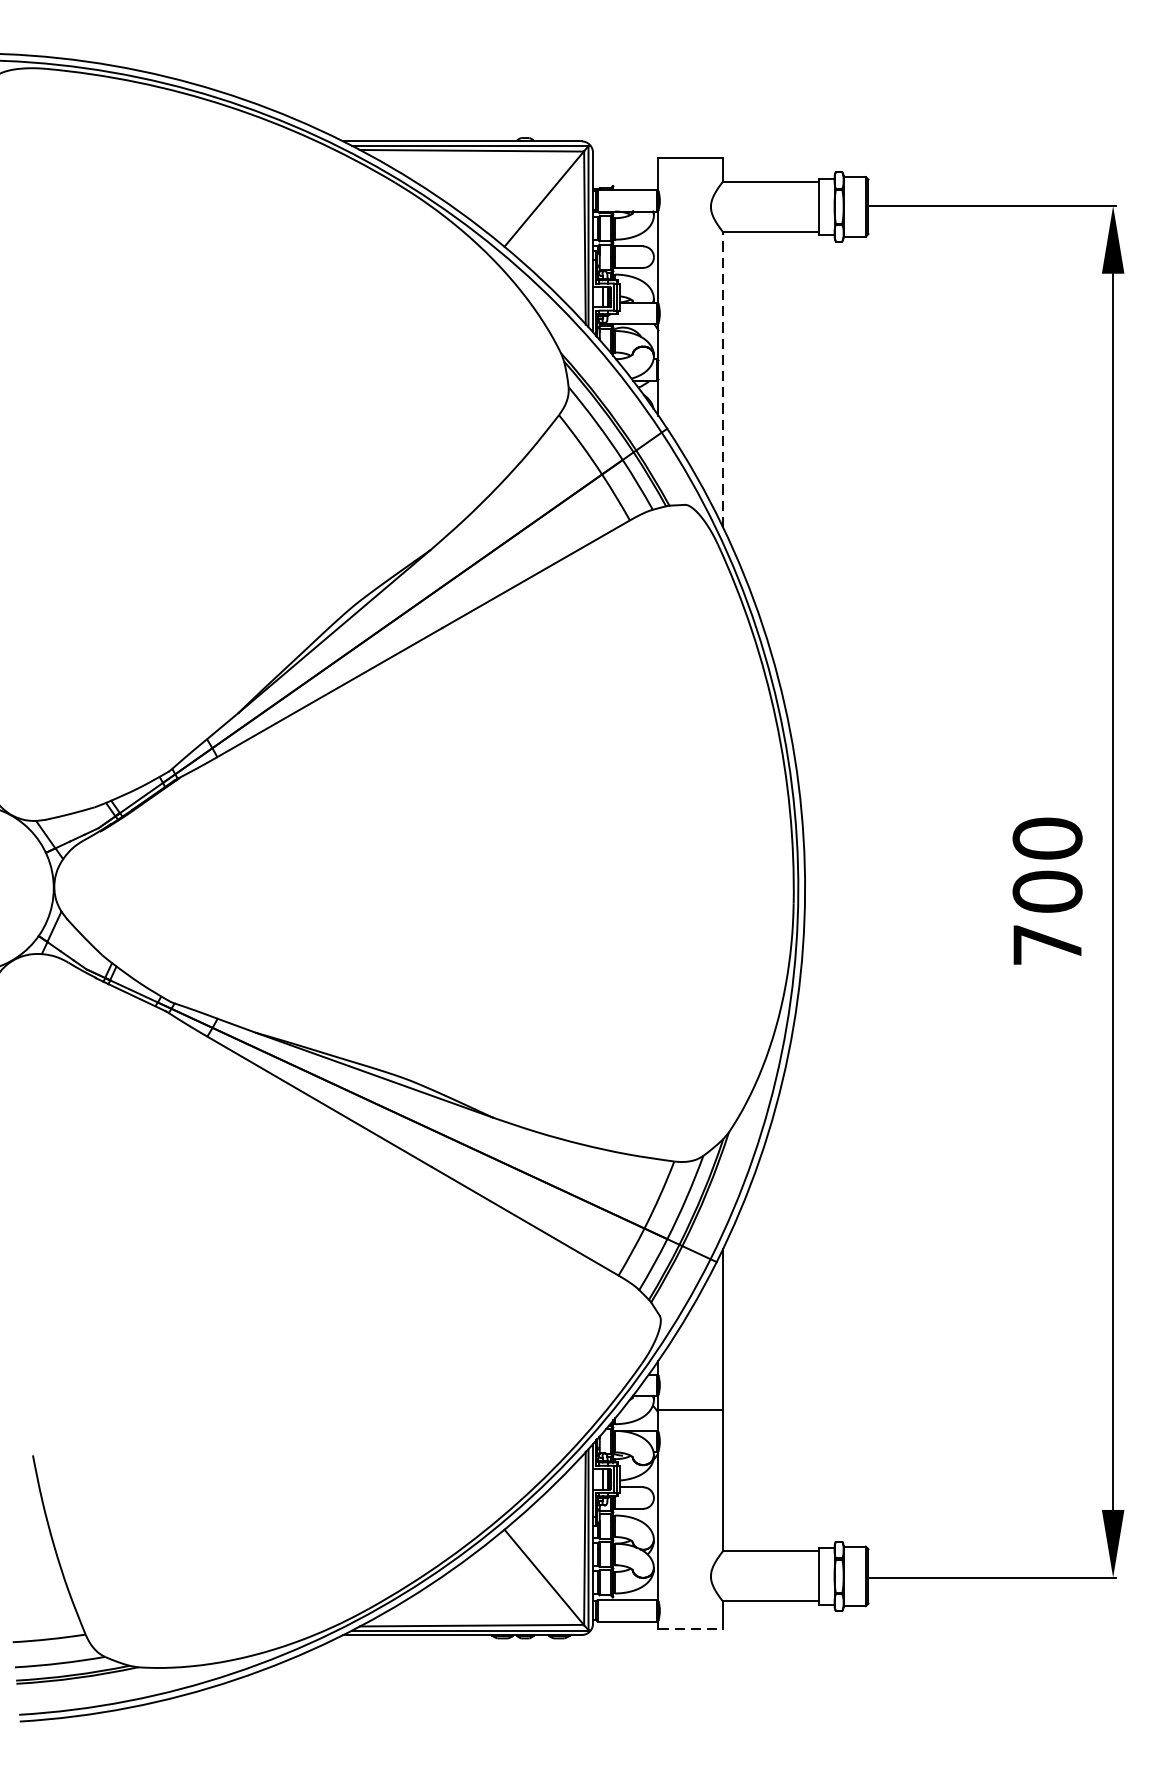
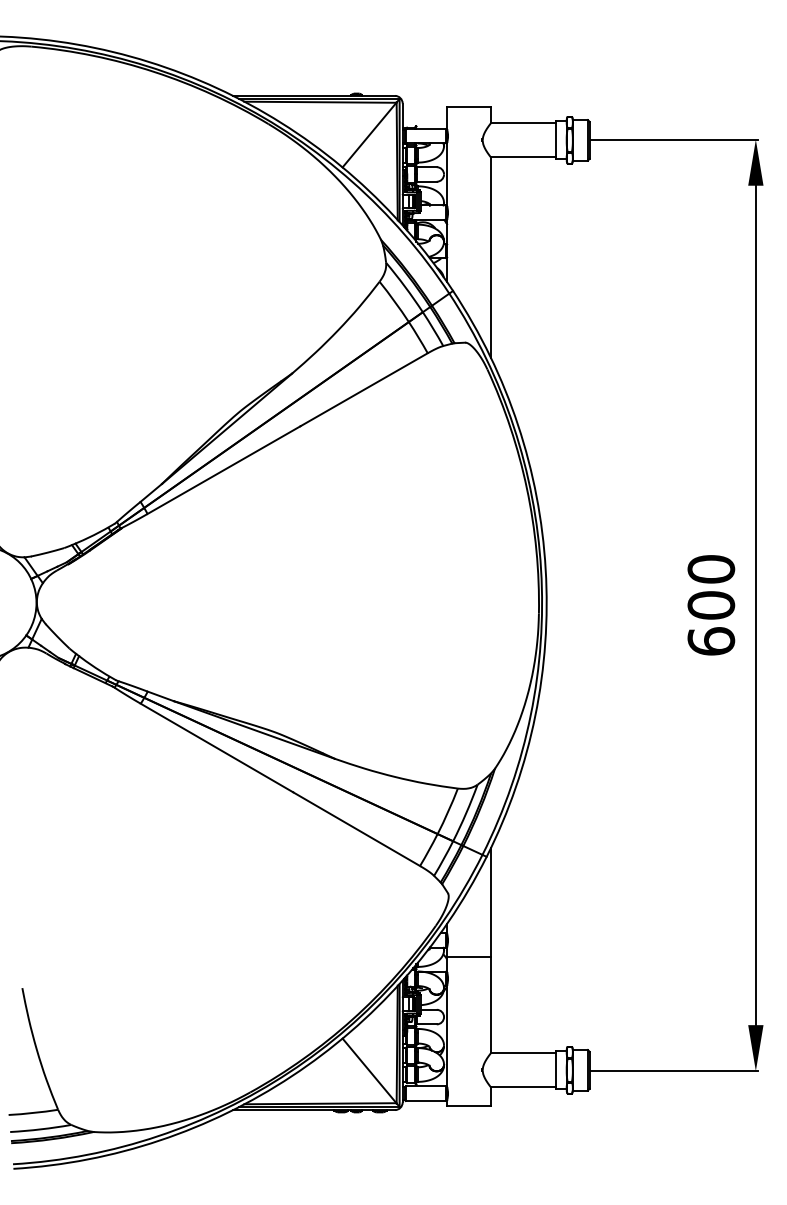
line: (722, 379) -> (490, 257), dashed -> solid
text: (1047, 944) -> (711, 641), 700 -> 600
line: (691, 1628) -> (469, 1105), dashed -> solid

